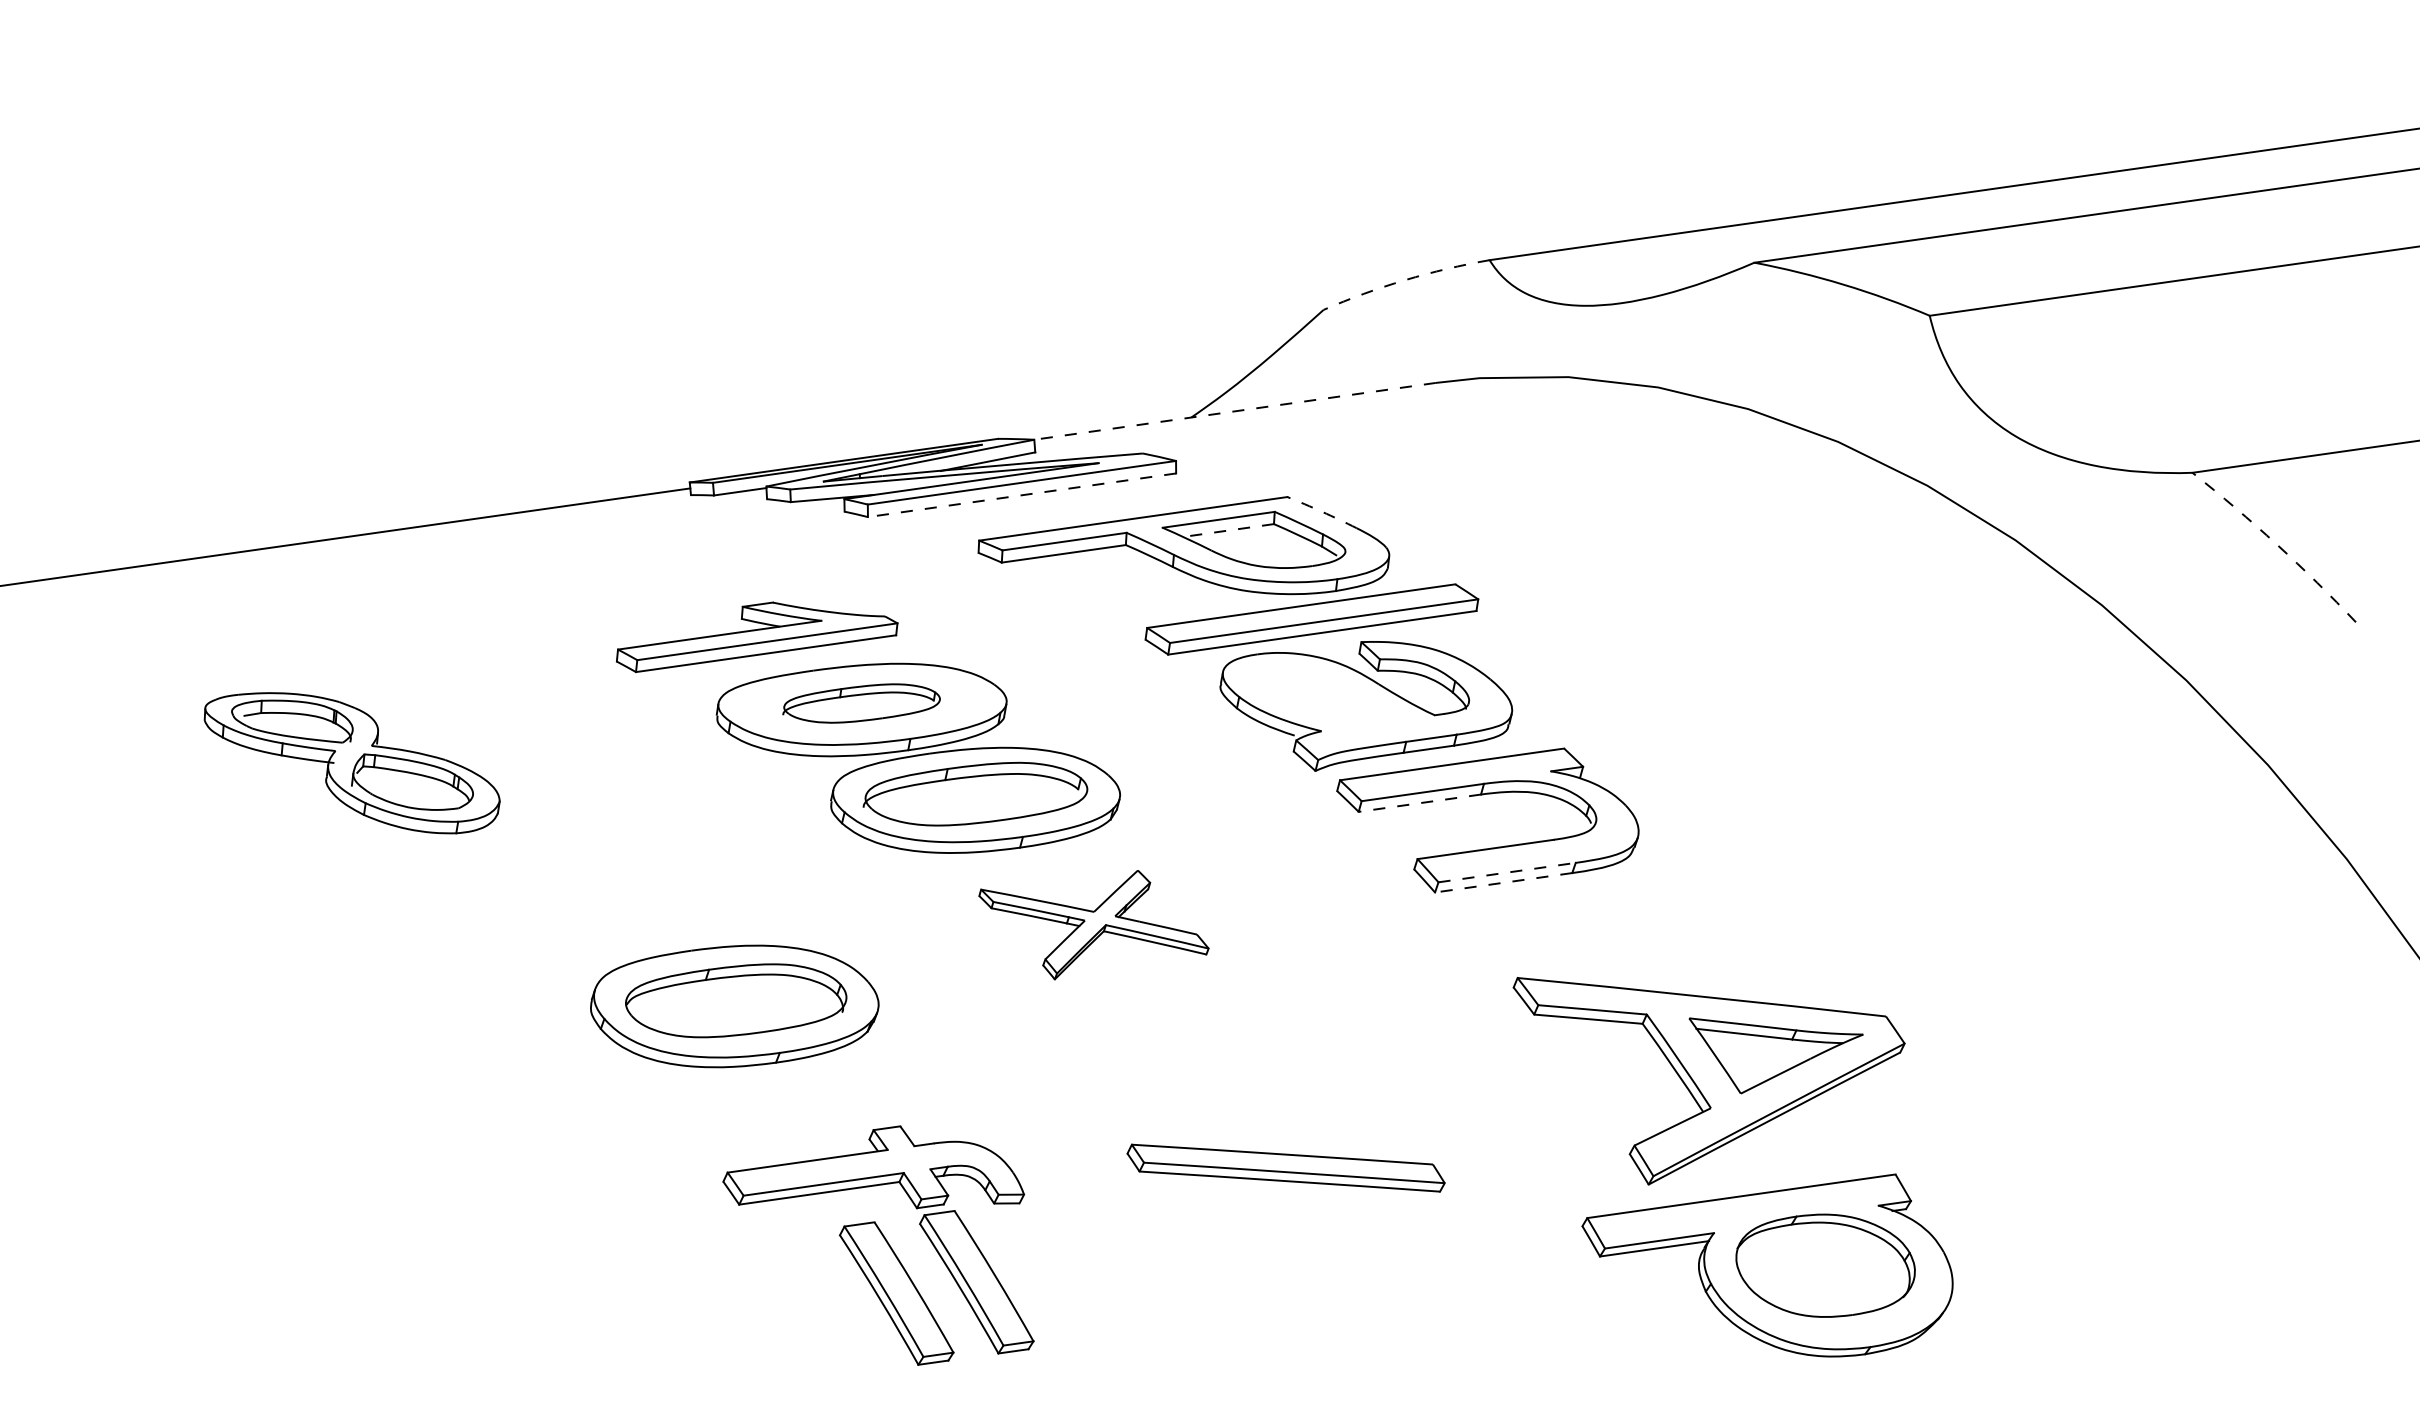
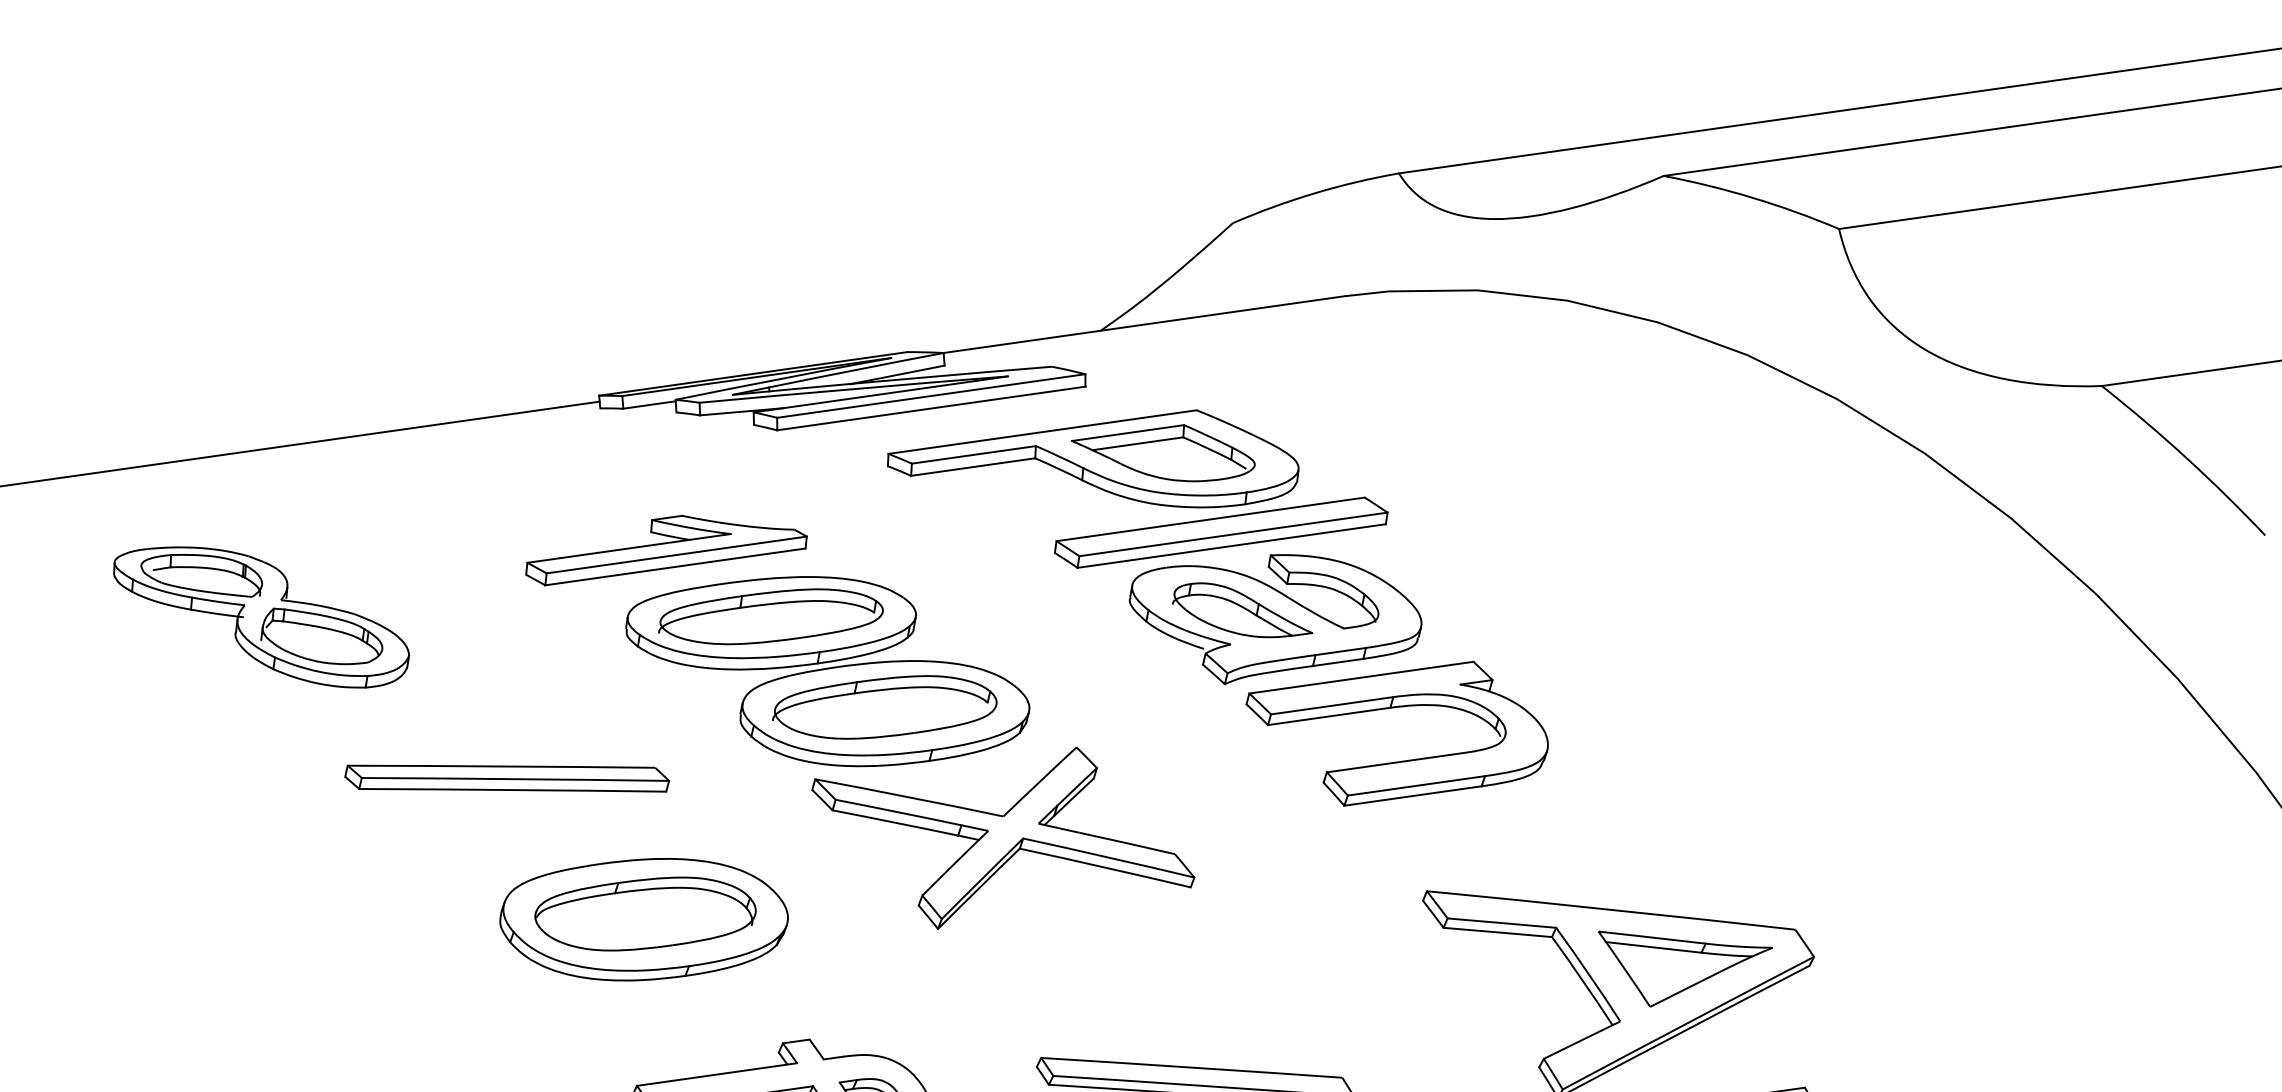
arc: (1405, 280) -> (1314, 193), dashed -> solid
line: (1234, 411) -> (1143, 324), dashed -> solid
line: (1022, 495) -> (931, 408), dashed -> solid
arc: (1322, 511) -> (1231, 424), dashed -> solid
line: (1228, 530) -> (1137, 443), dashed -> solid
arc: (2276, 544) -> (2185, 457), dashed -> solid
part: (1332, 696) -> (1241, 609), added
part: (861, 703) -> (770, 616), size x1.43
part: (351, 763) -> (260, 617), moved
line: (1419, 803) -> (1328, 716), dashed -> solid
part: (597, 865) -> (506, 778), added
line: (1507, 872) -> (1416, 785), dashed -> solid
line: (1503, 882) -> (1412, 795), dashed -> solid
part: (1093, 924) -> (1002, 837), size x1.67

